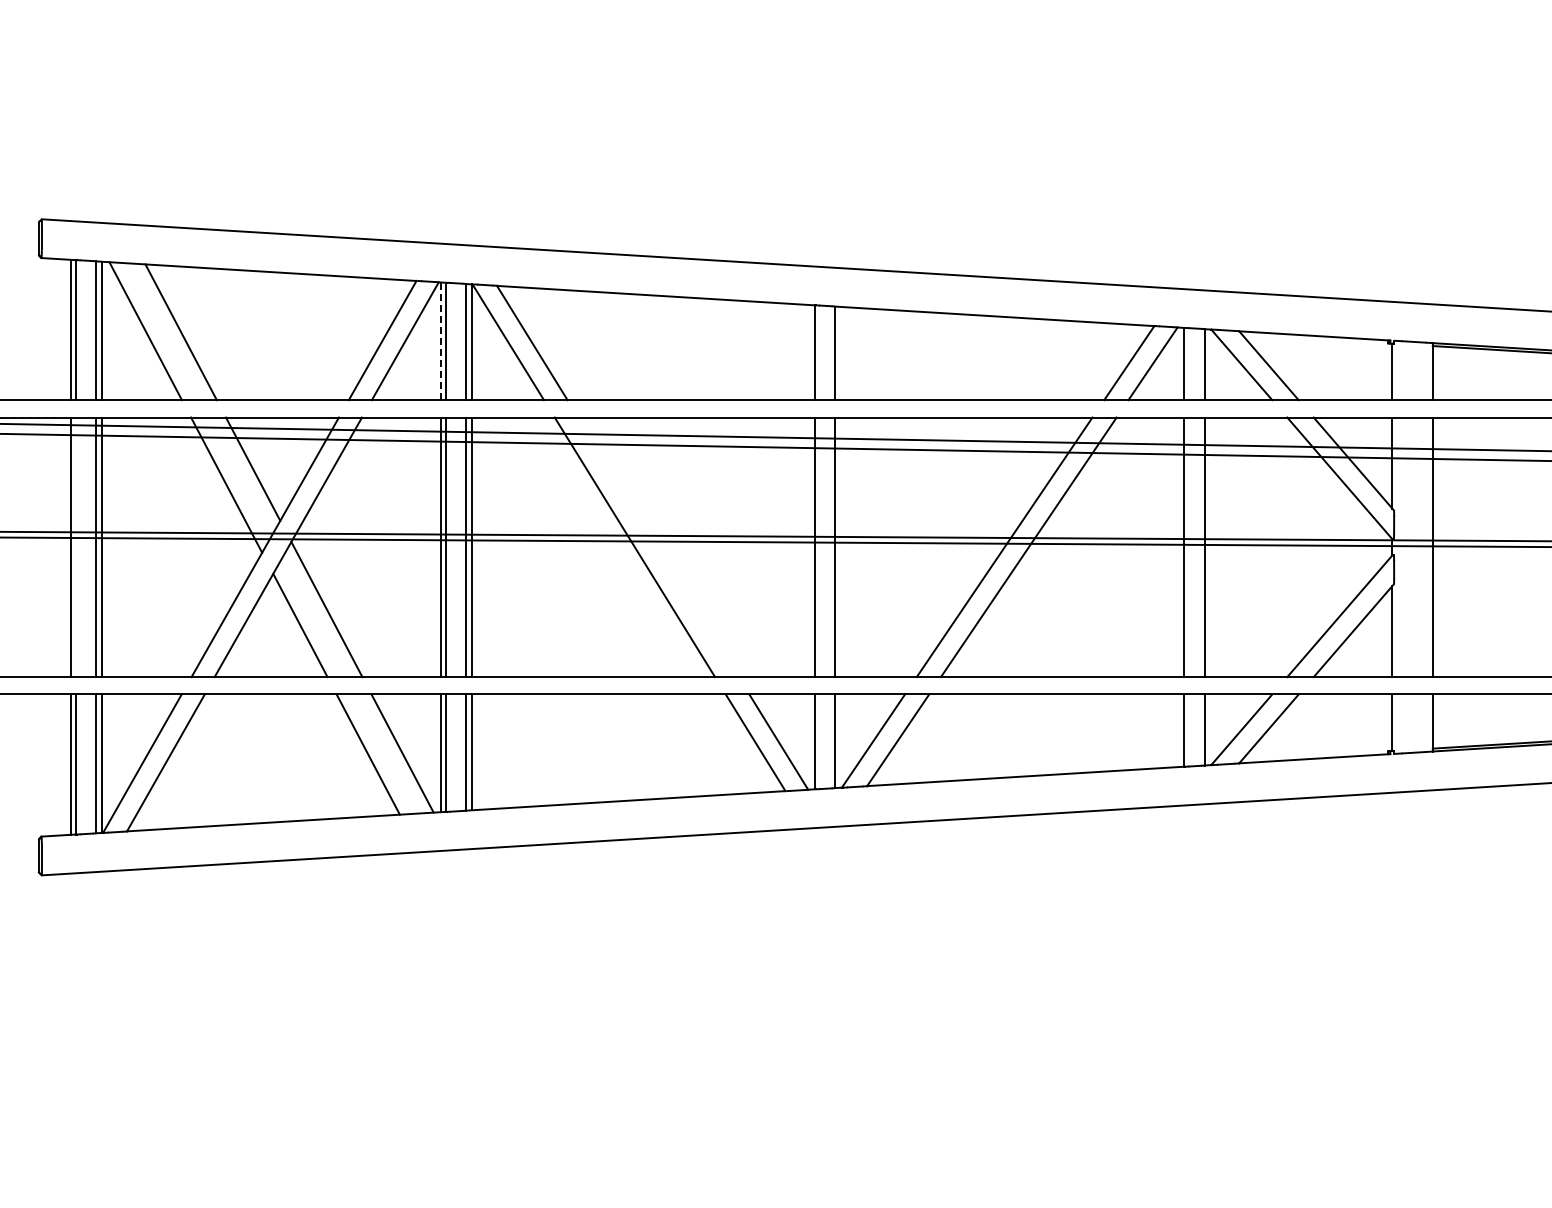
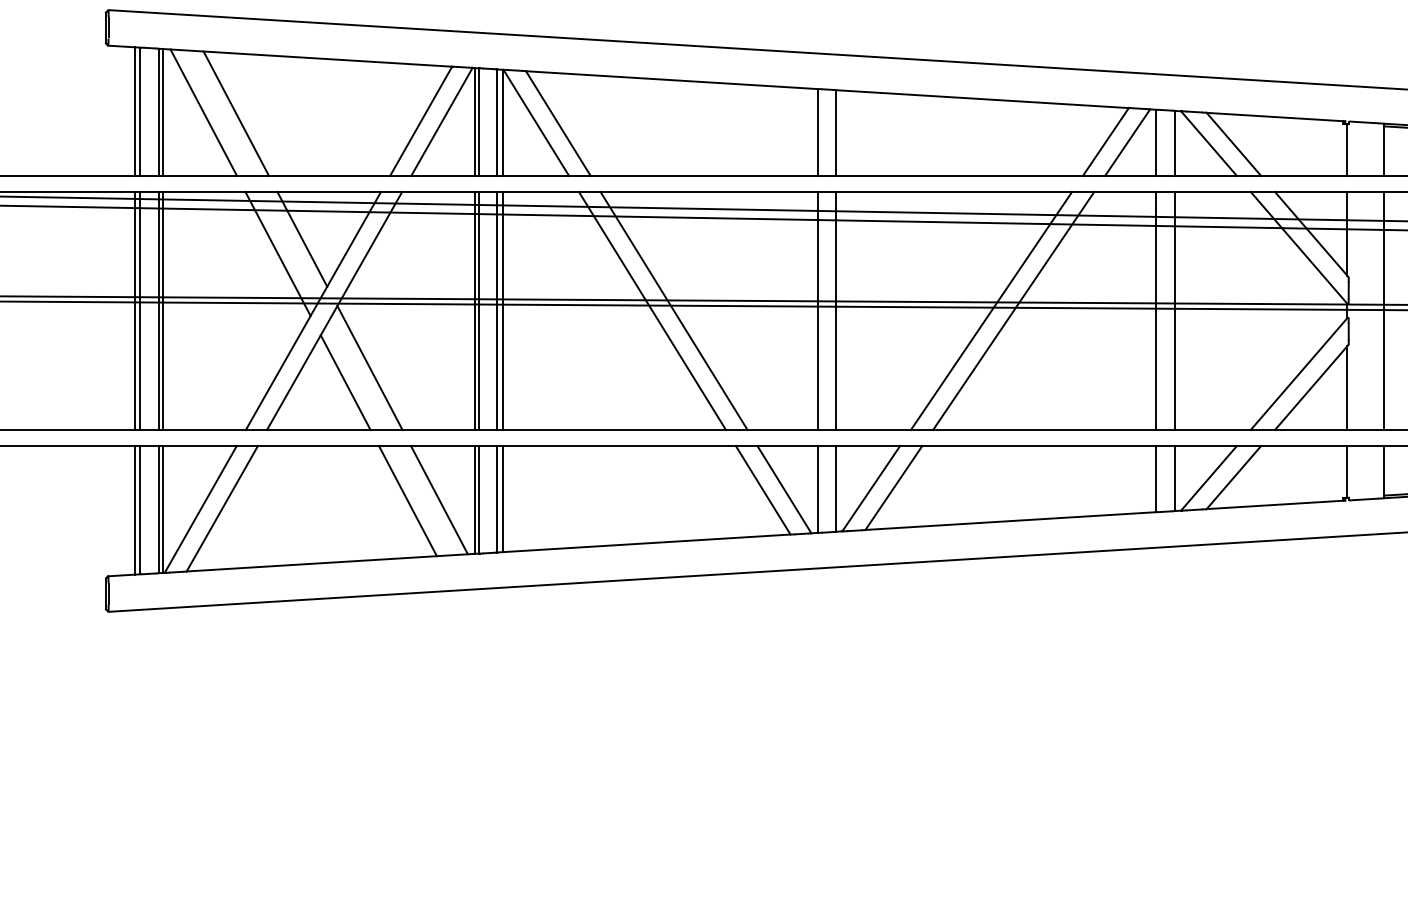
line: (441, 341) -> (475, 122), dashed -> solid
line: (76, 547) -> (140, 311), added
line: (658, 547) -> (674, 311), added

